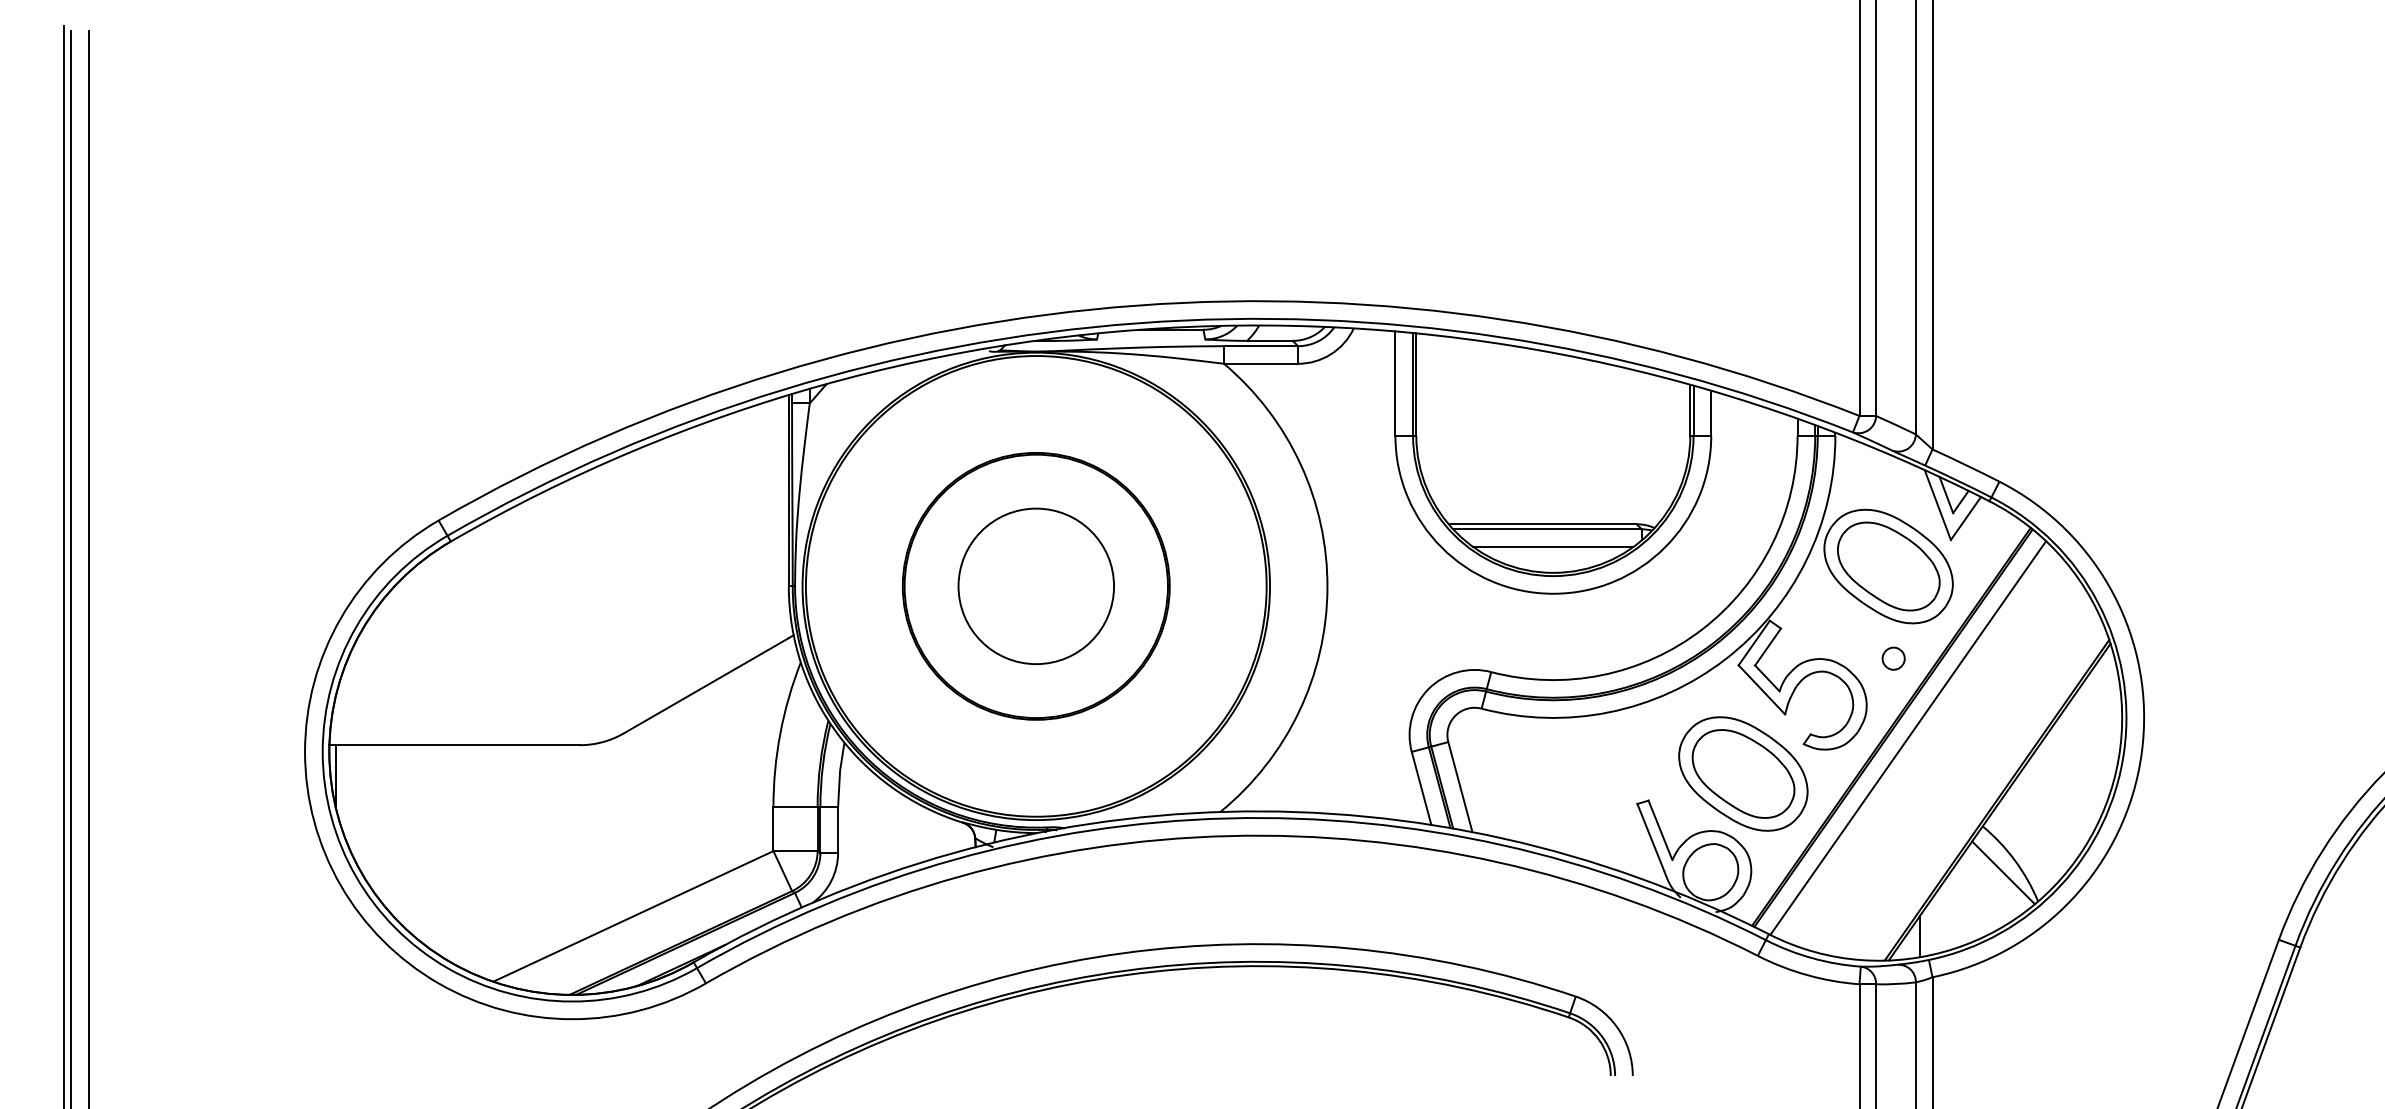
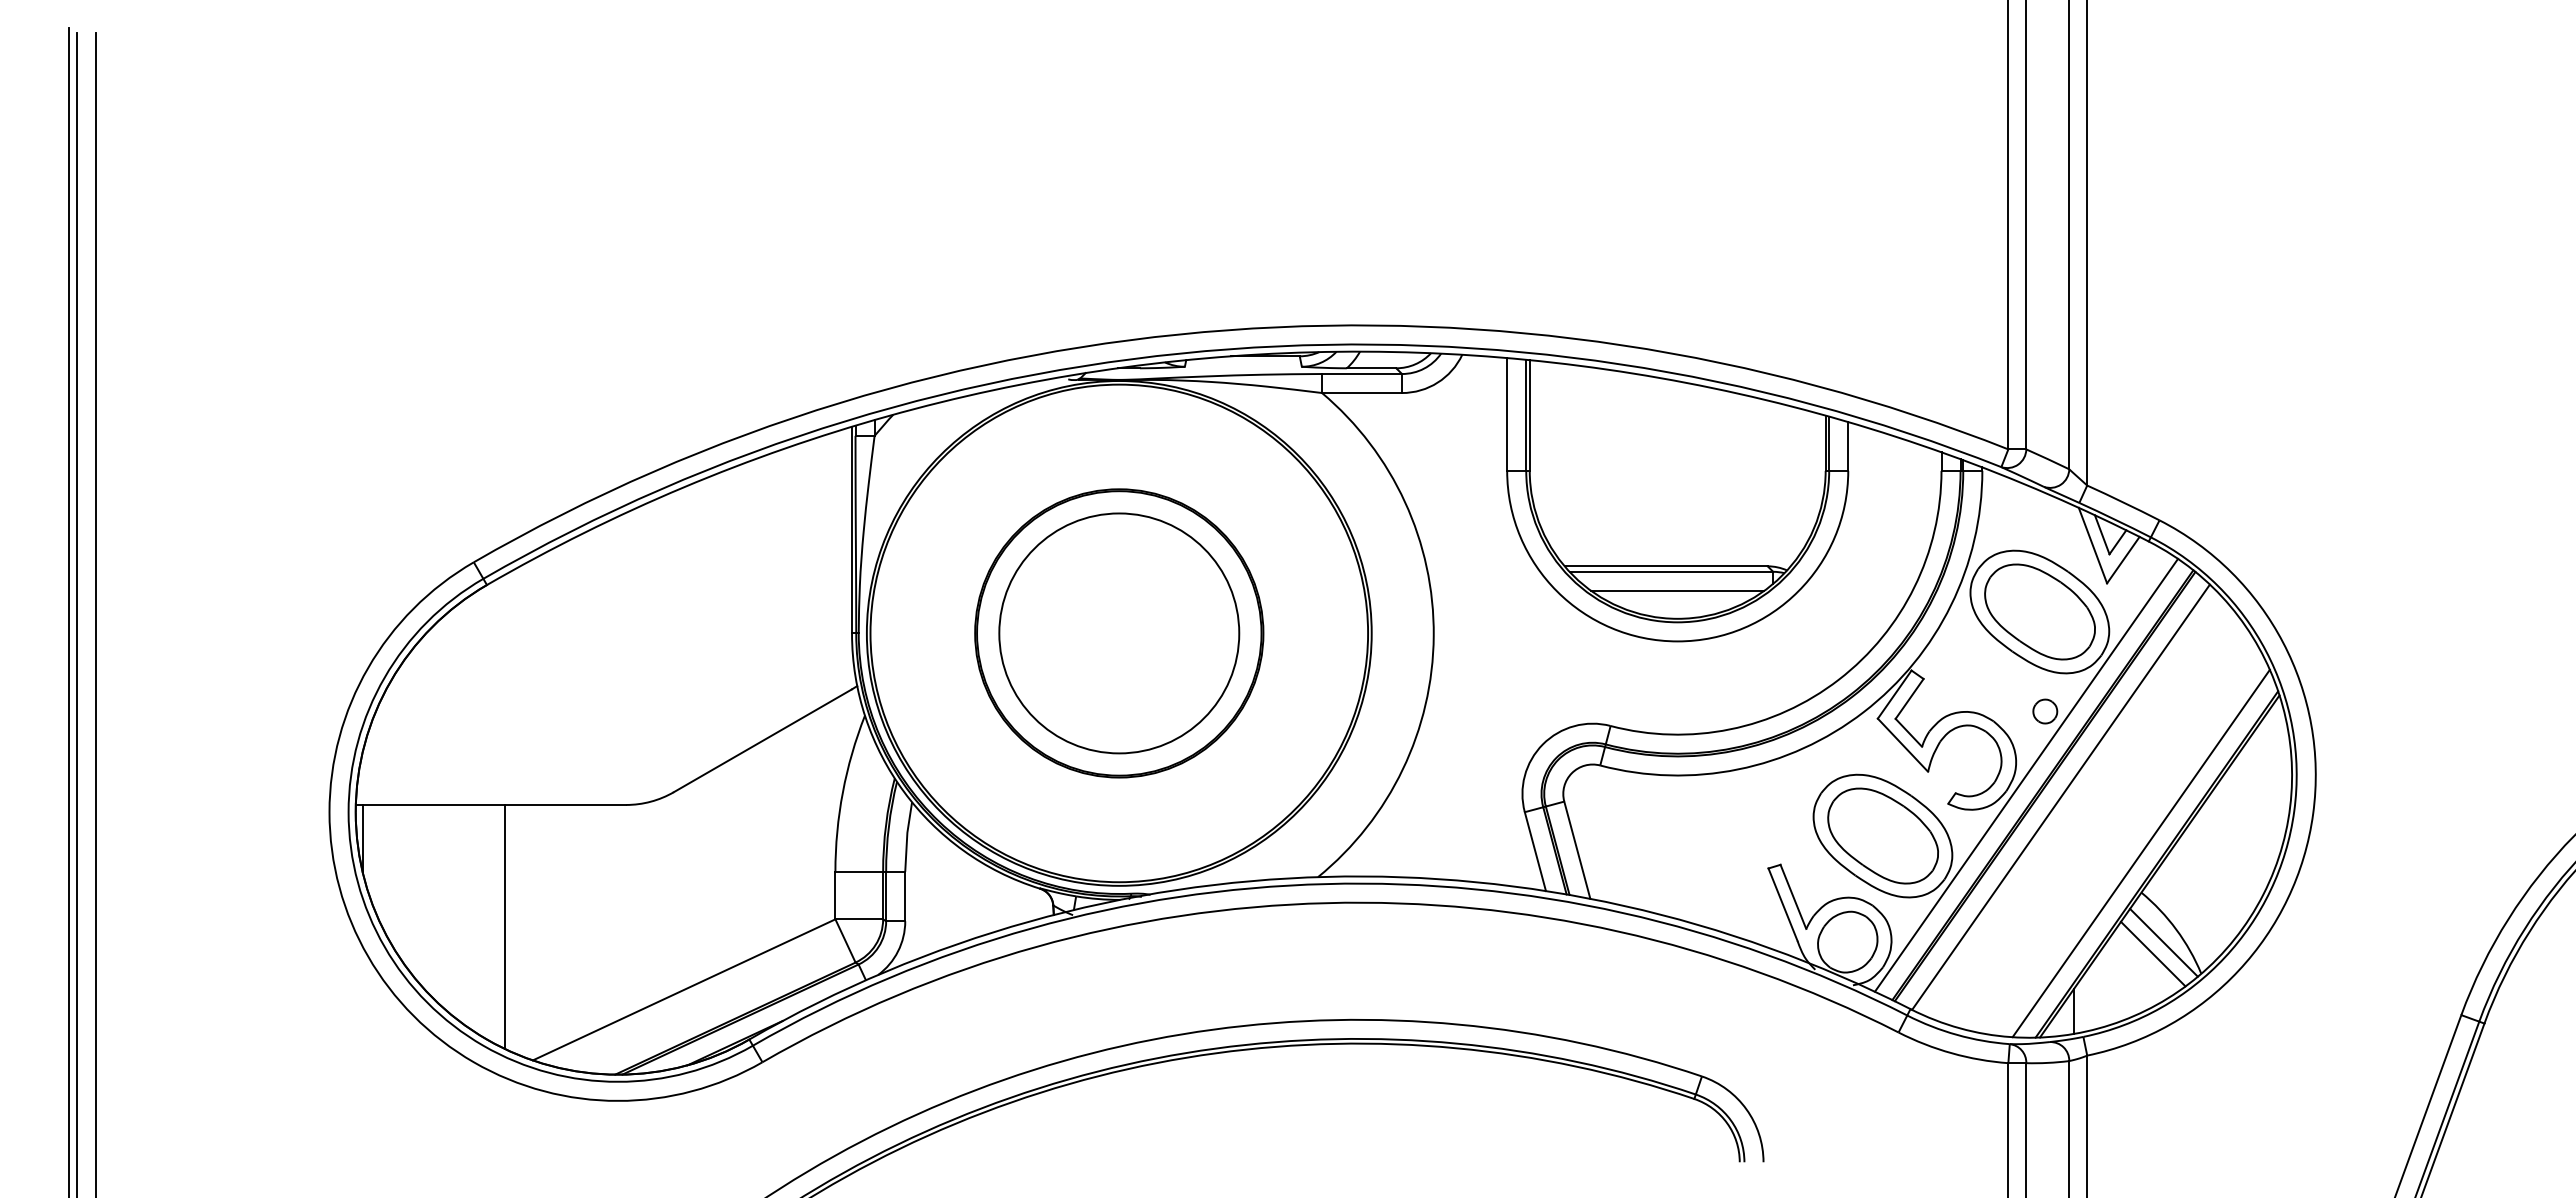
circle: (1036, 586) -> (1119, 633), size x1.43
line: (1876, 716) -> (2026, 774), added
line: (1981, 790) -> (2140, 853), added
line: (467, 857) -> (505, 926), added
line: (1992, 882) -> (2152, 953), added

